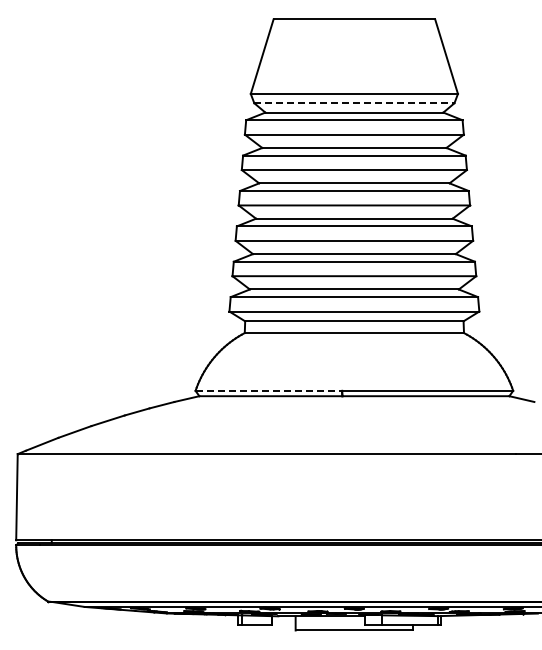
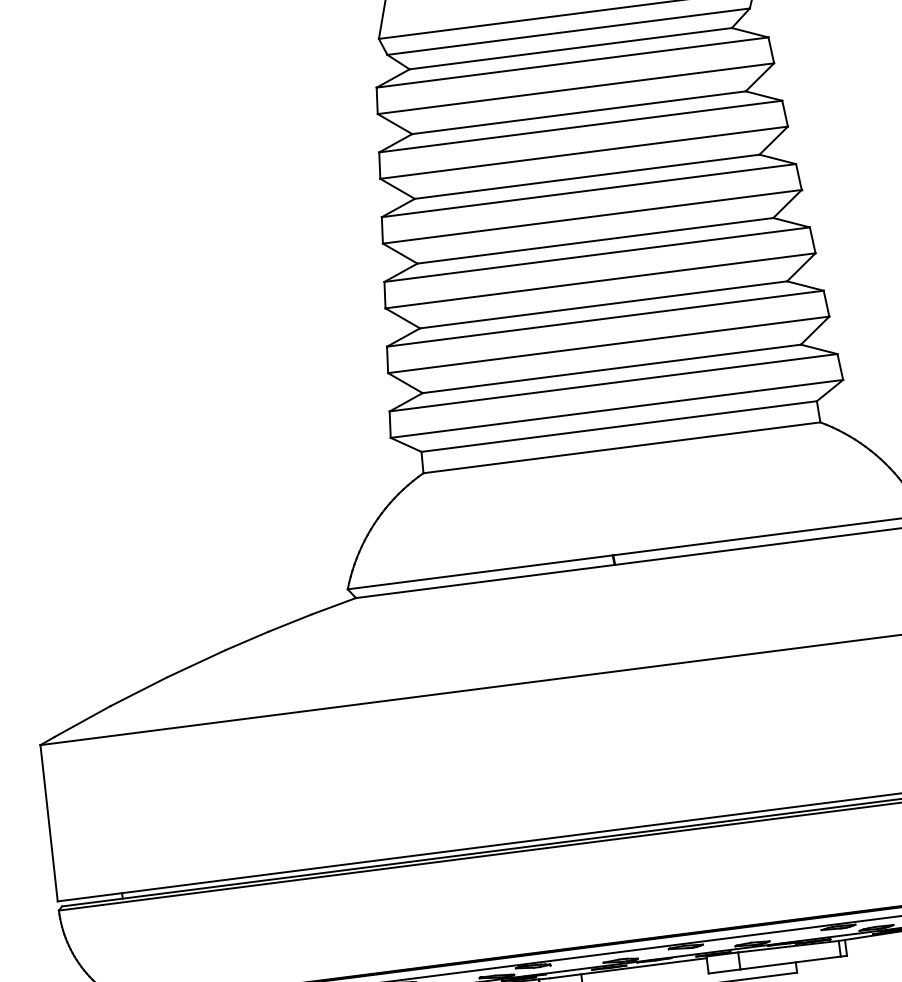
line: (354, 103) -> (568, 32), dashed -> solid
line: (269, 390) -> (481, 571), dashed -> solid

